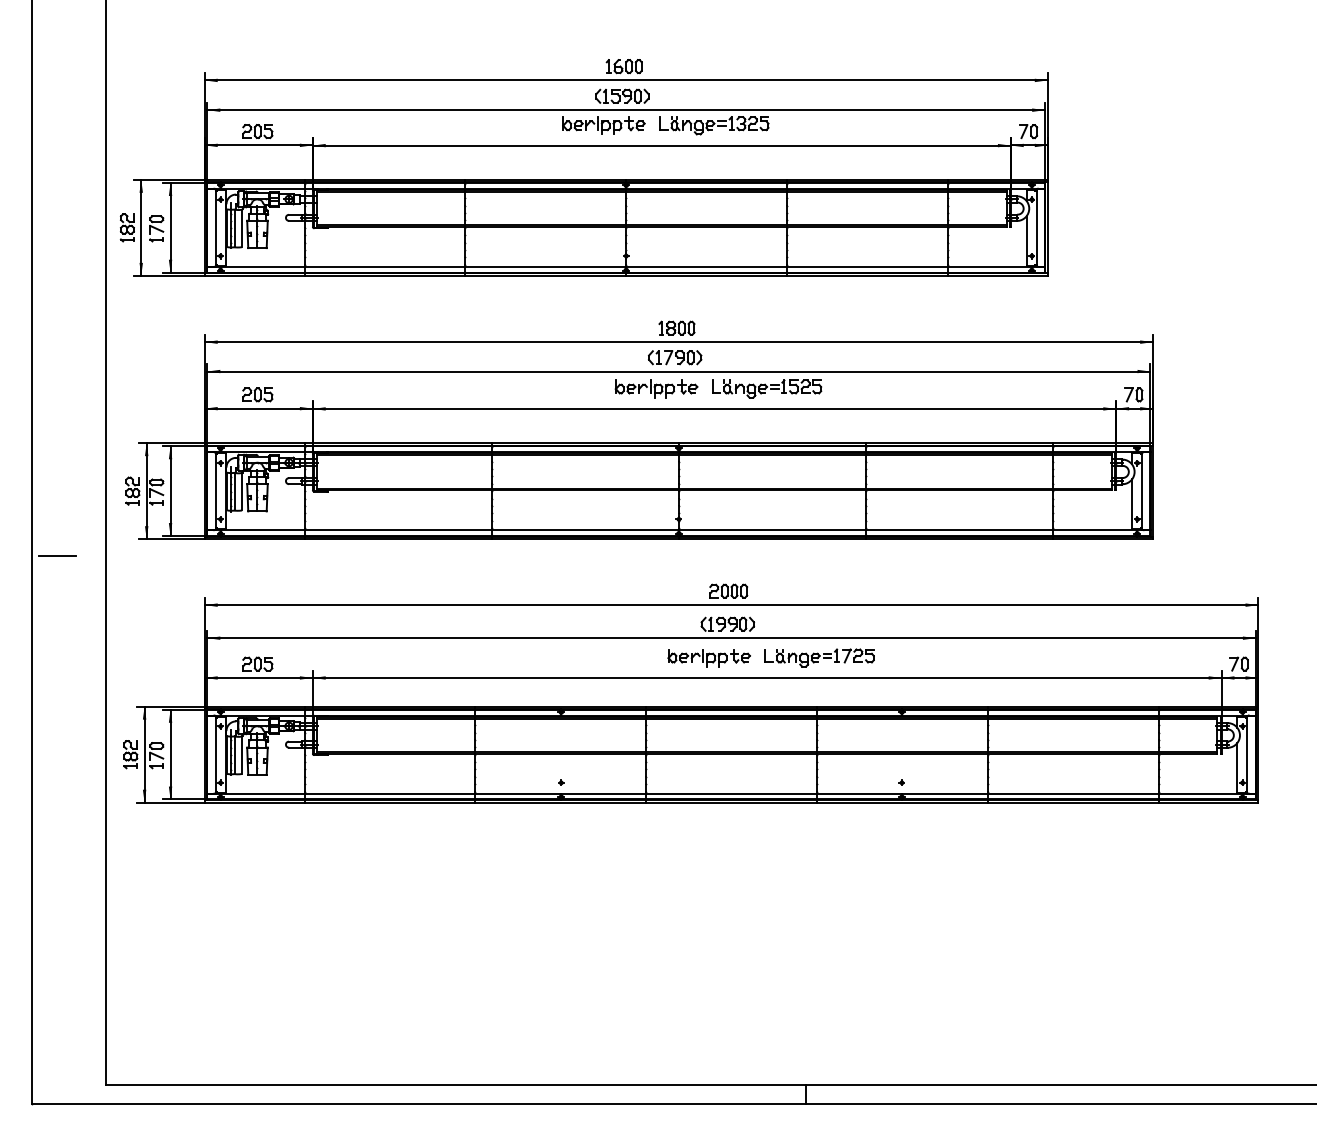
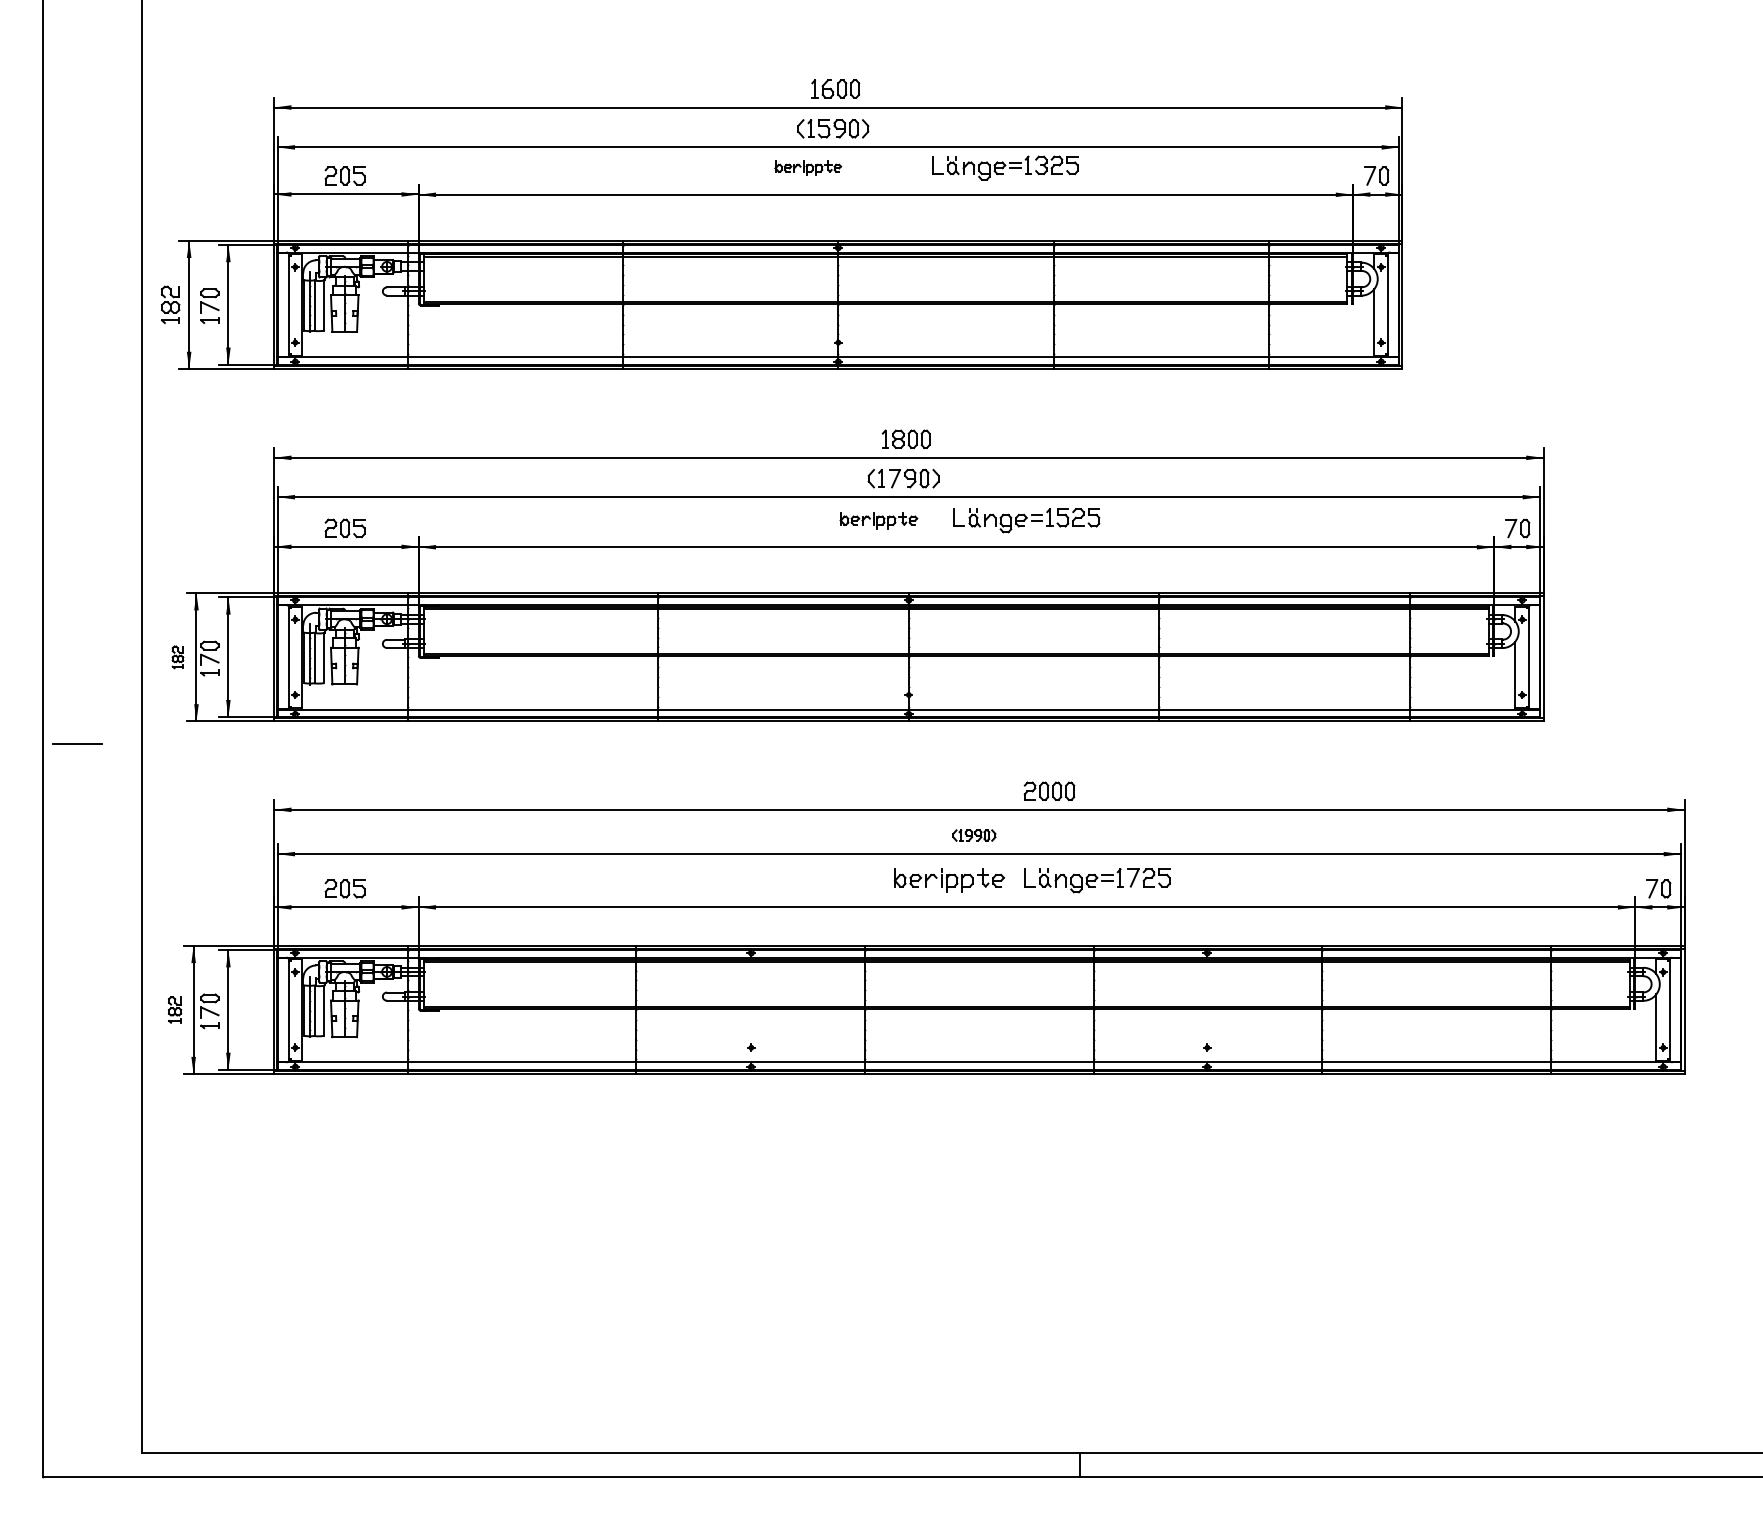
part: (603, 125) -> (807, 168), size x0.6
part: (714, 125) -> (1005, 167), moved
part: (656, 388) -> (878, 520), size x0.7
part: (132, 491) -> (177, 657), size x0.6
part: (728, 590) -> (1049, 790), moved
part: (727, 624) -> (974, 835), size x0.6
part: (130, 754) -> (174, 1009), size x0.7

